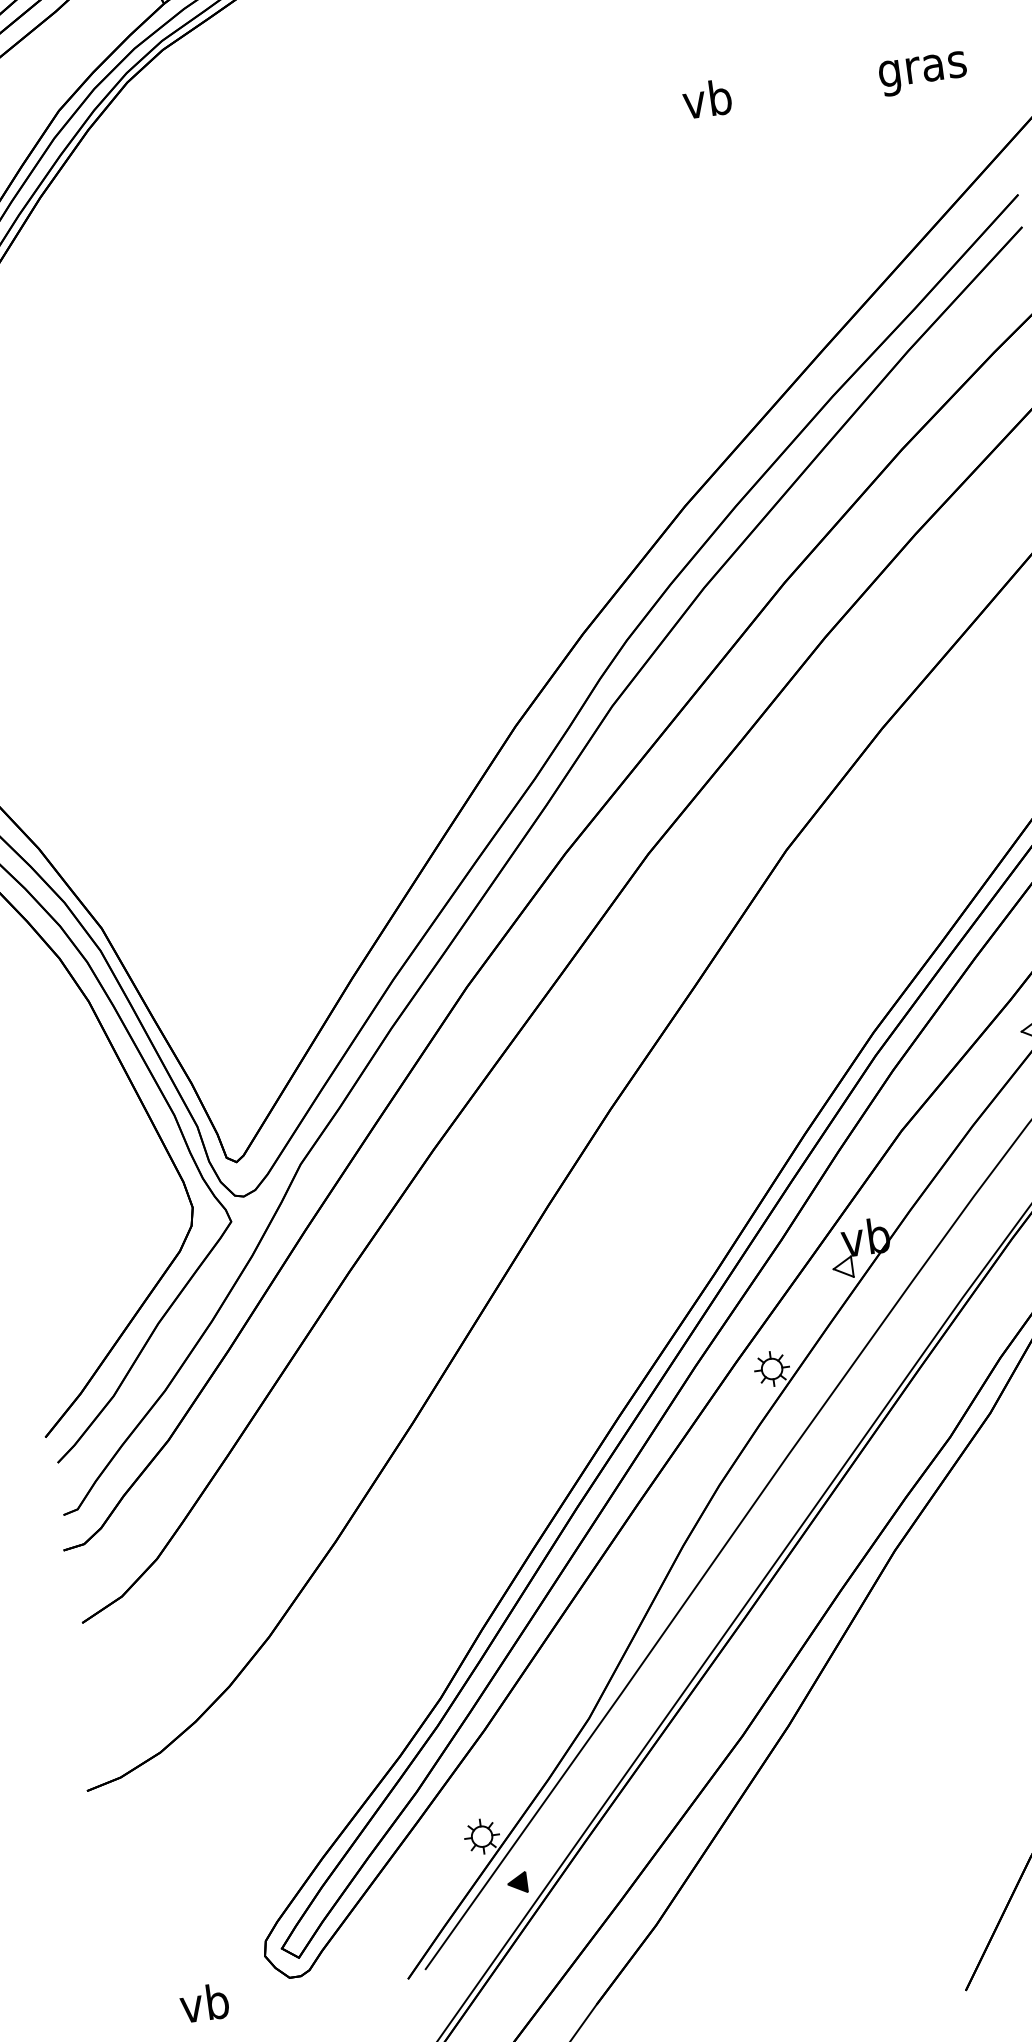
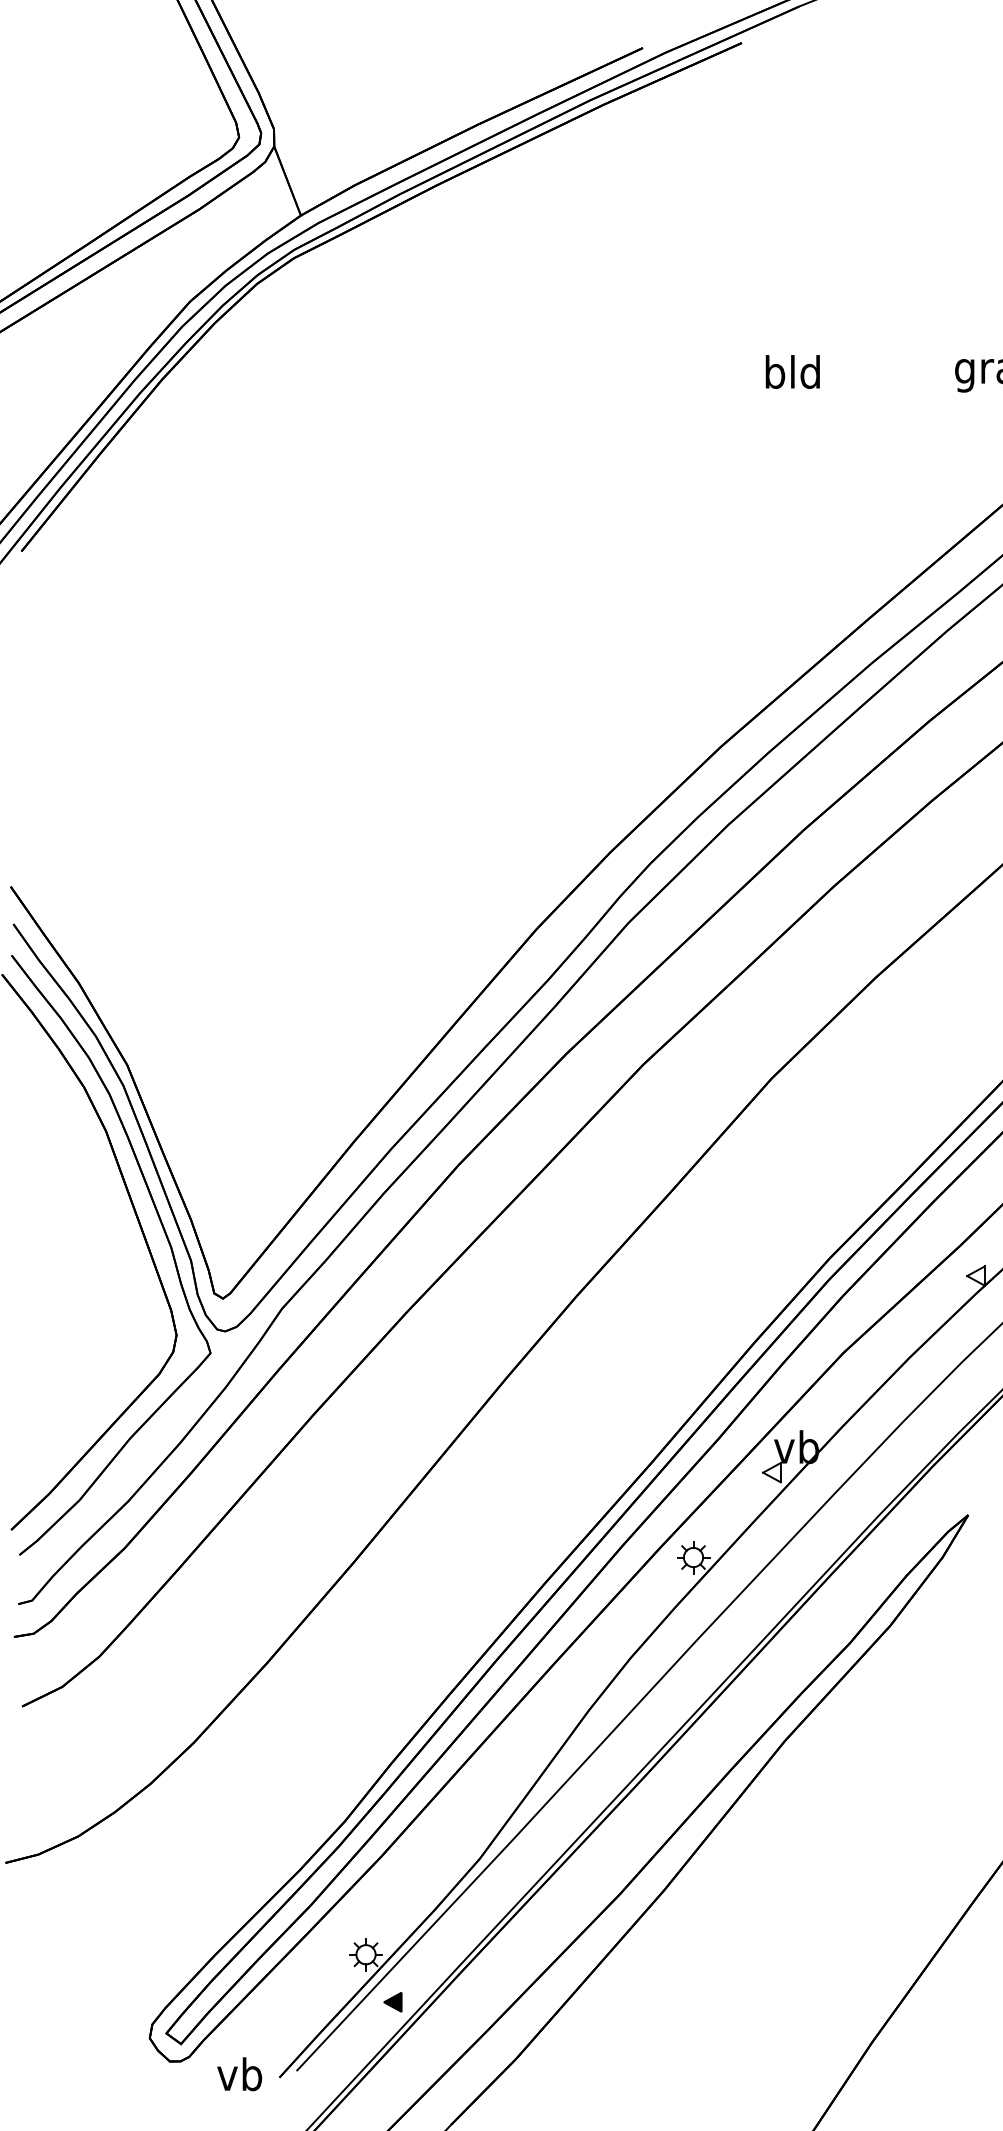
text: (707, 98) -> (792, 371), vb -> bld
text: (204, 2003) -> (239, 2074), moved

